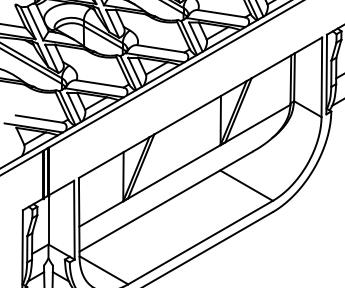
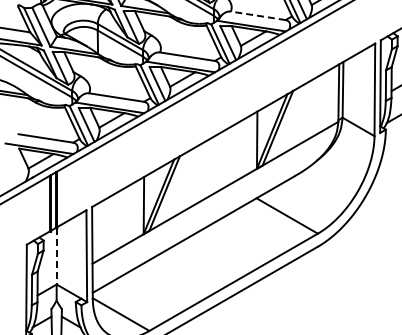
line: (221, 13) -> (258, 15), solid -> dashed
line: (48, 220) -> (56, 256), solid -> dashed

